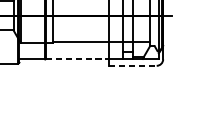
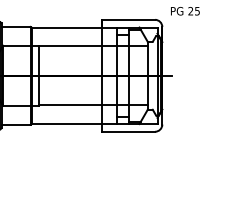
line: (78, 59) -> (67, 124), dashed -> solid
line: (132, 65) -> (128, 131), dashed -> solid

